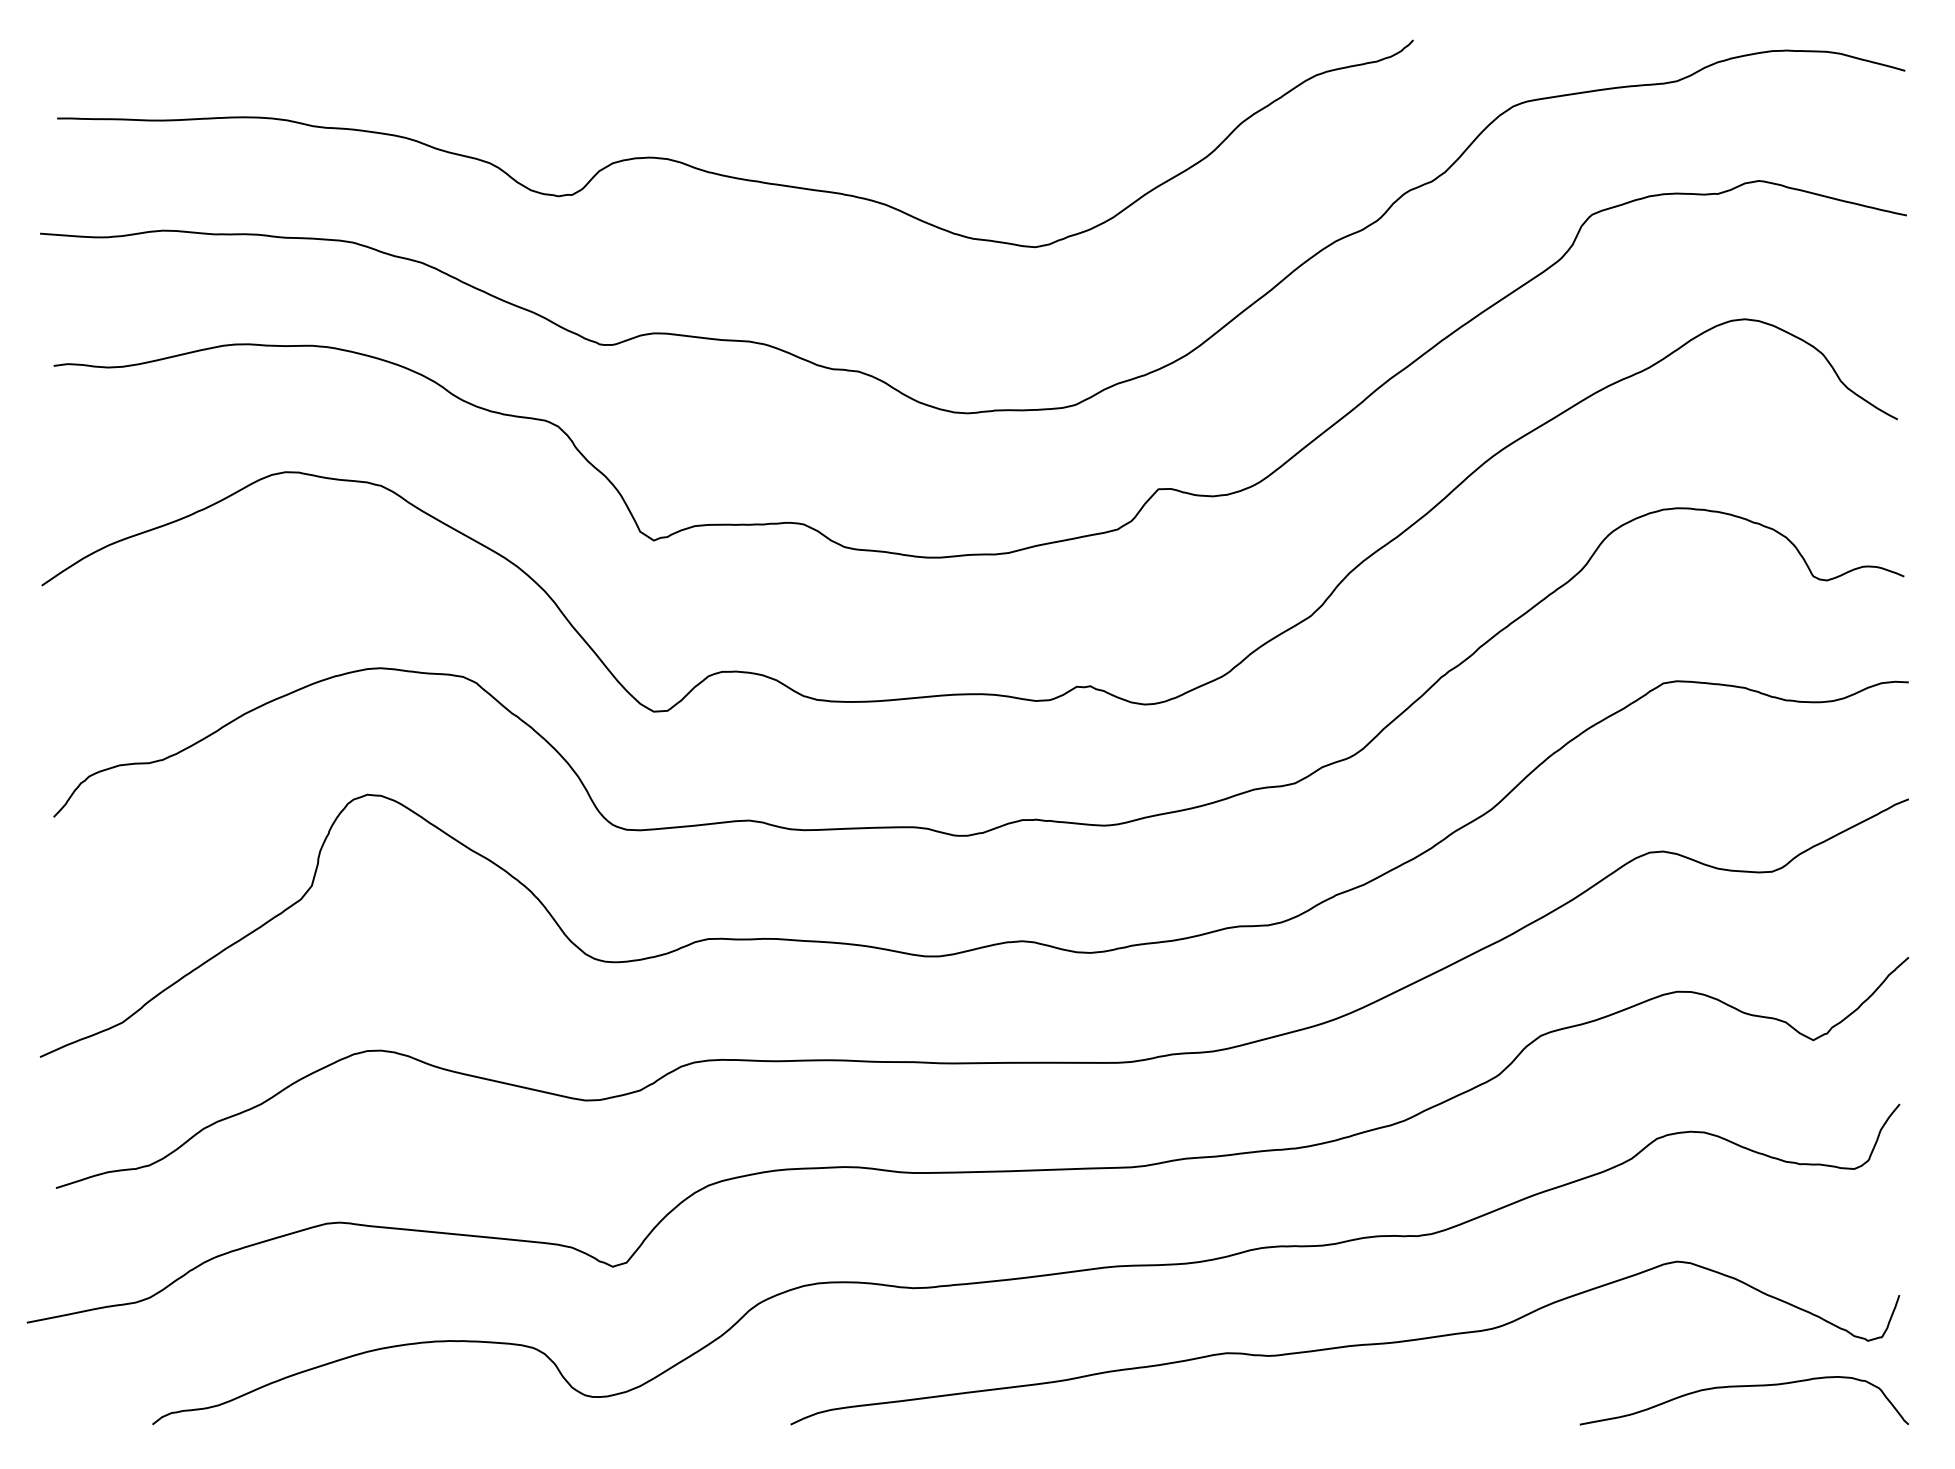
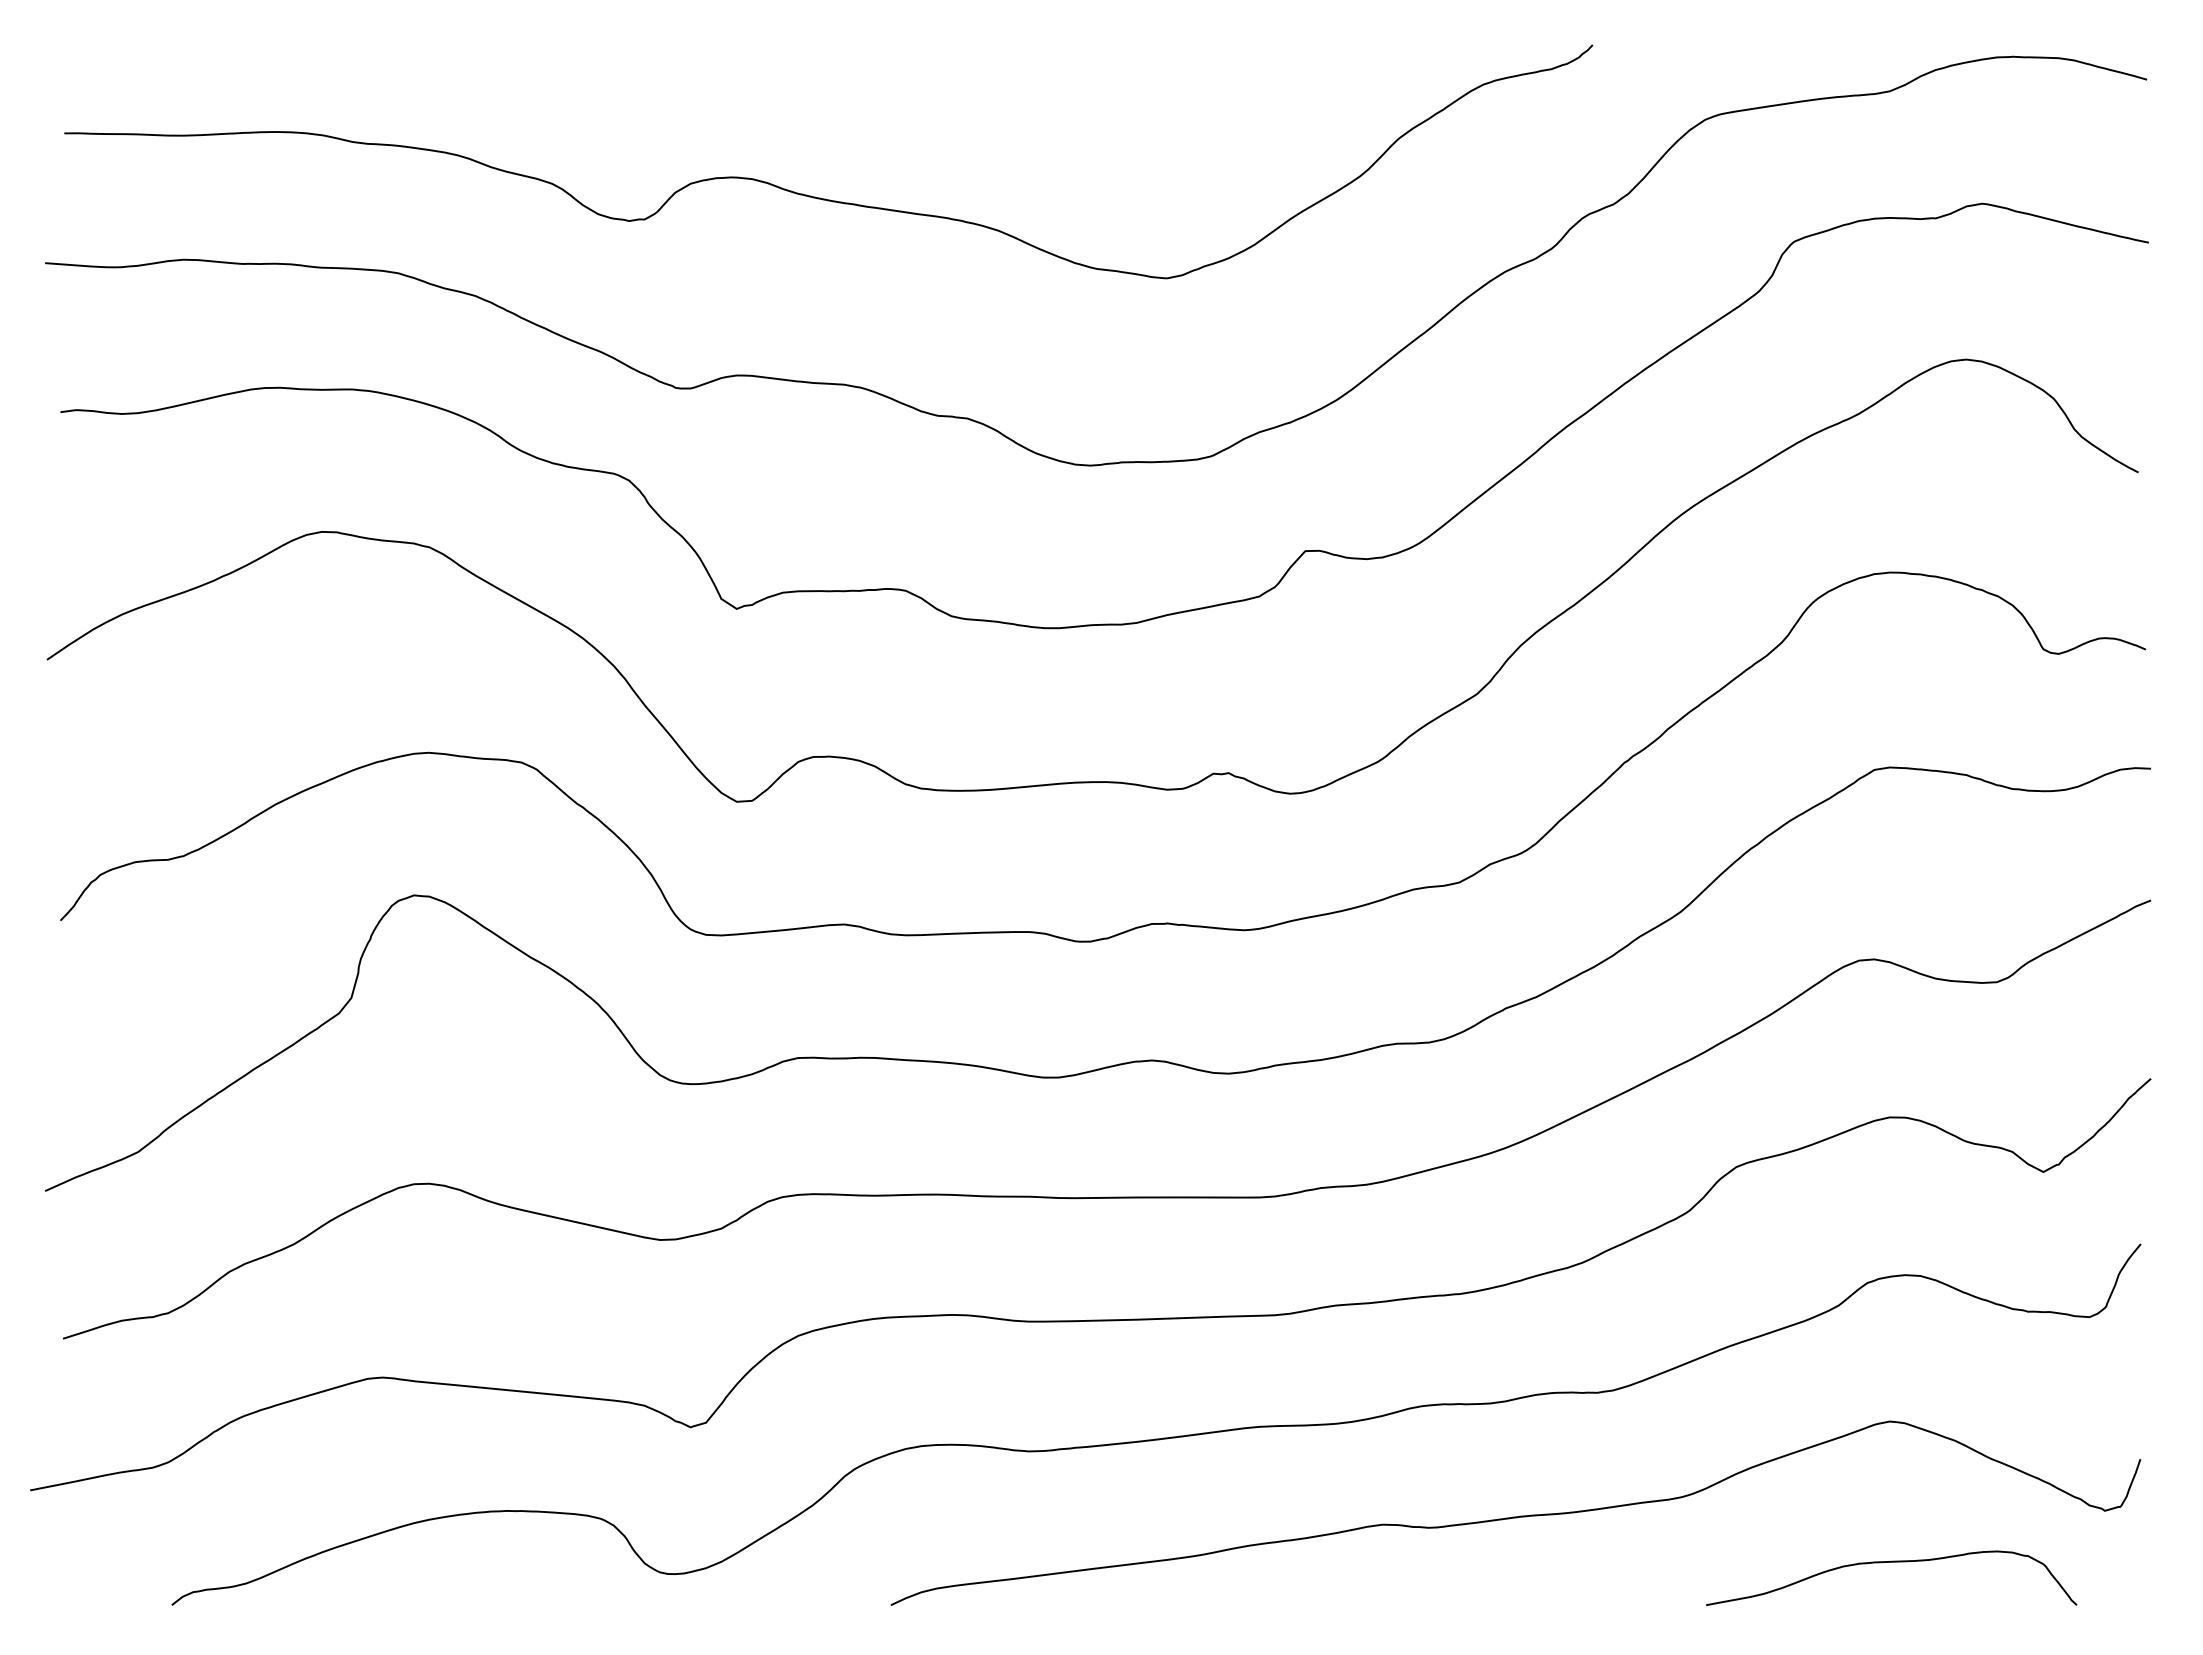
curve: (1744, 1386) -> (1891, 1562), moved

